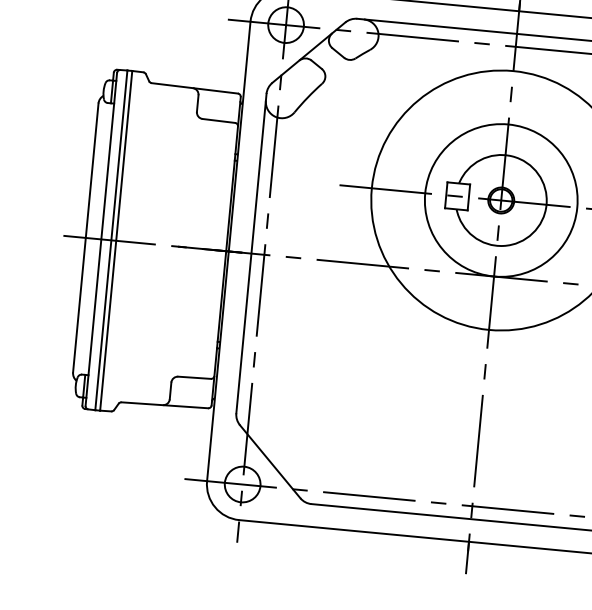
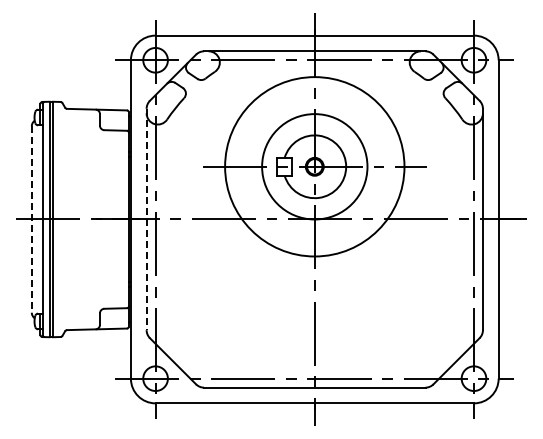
line: (85, 237) -> (31, 219), solid -> dashed
line: (251, 253) -> (146, 219), solid -> dashed

